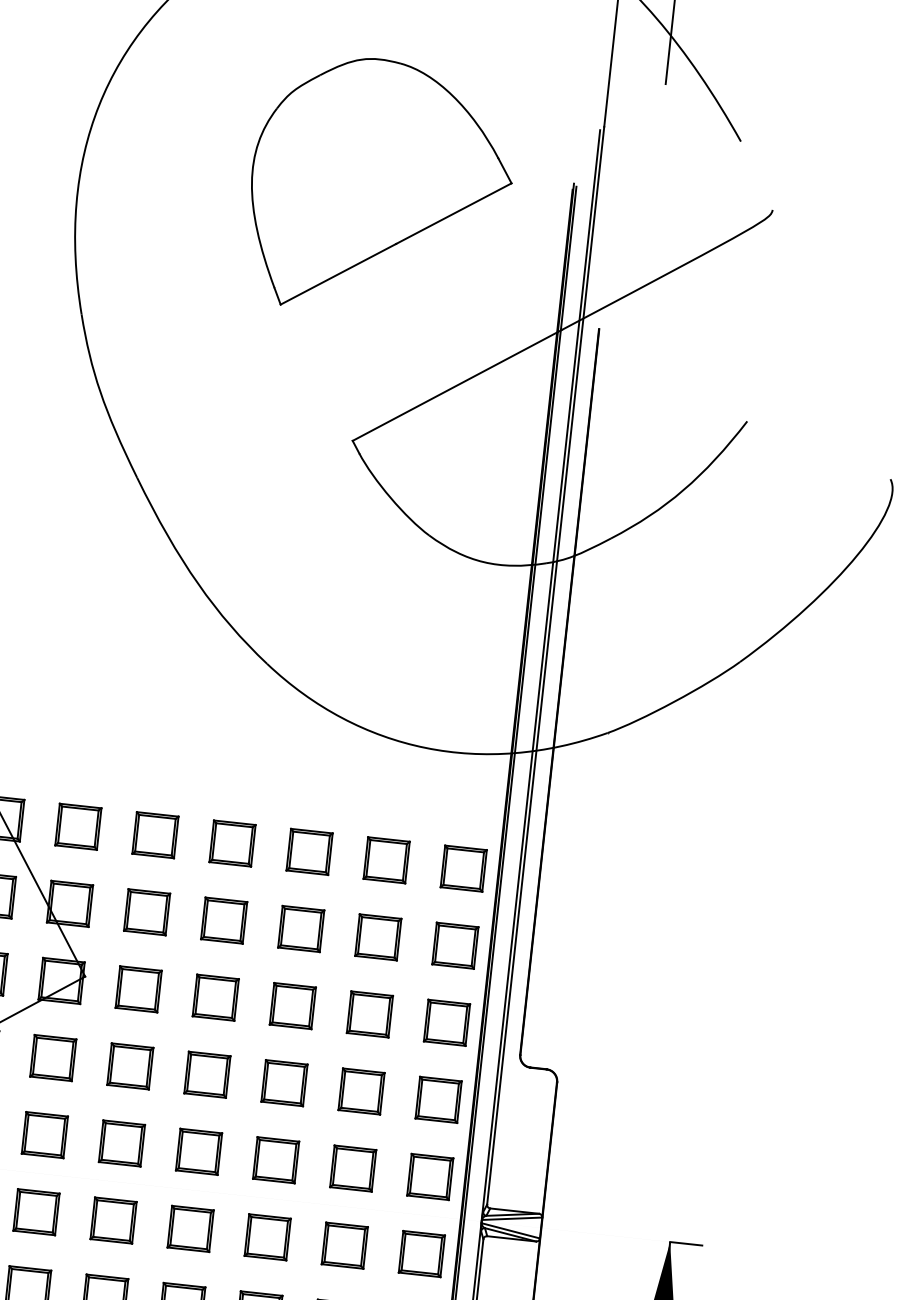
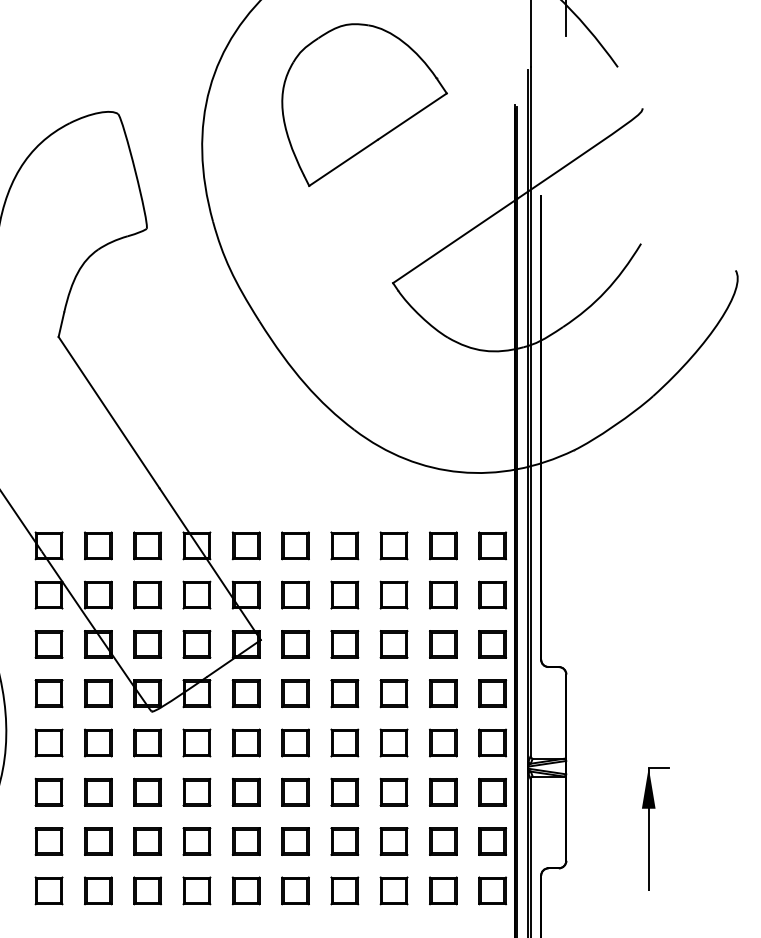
part: (380, 186) -> (364, 104), moved

